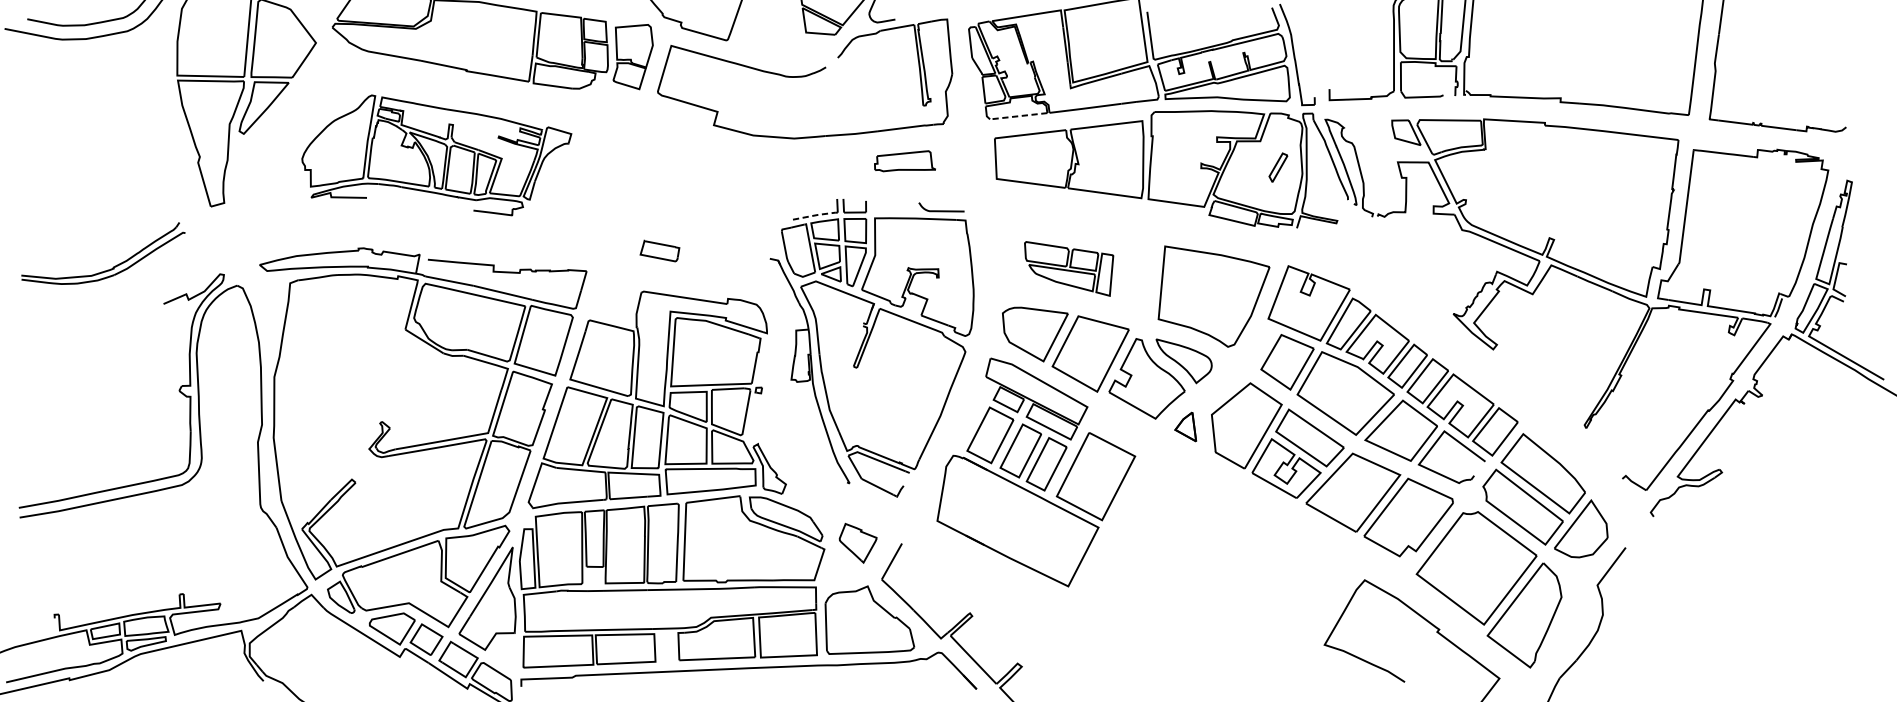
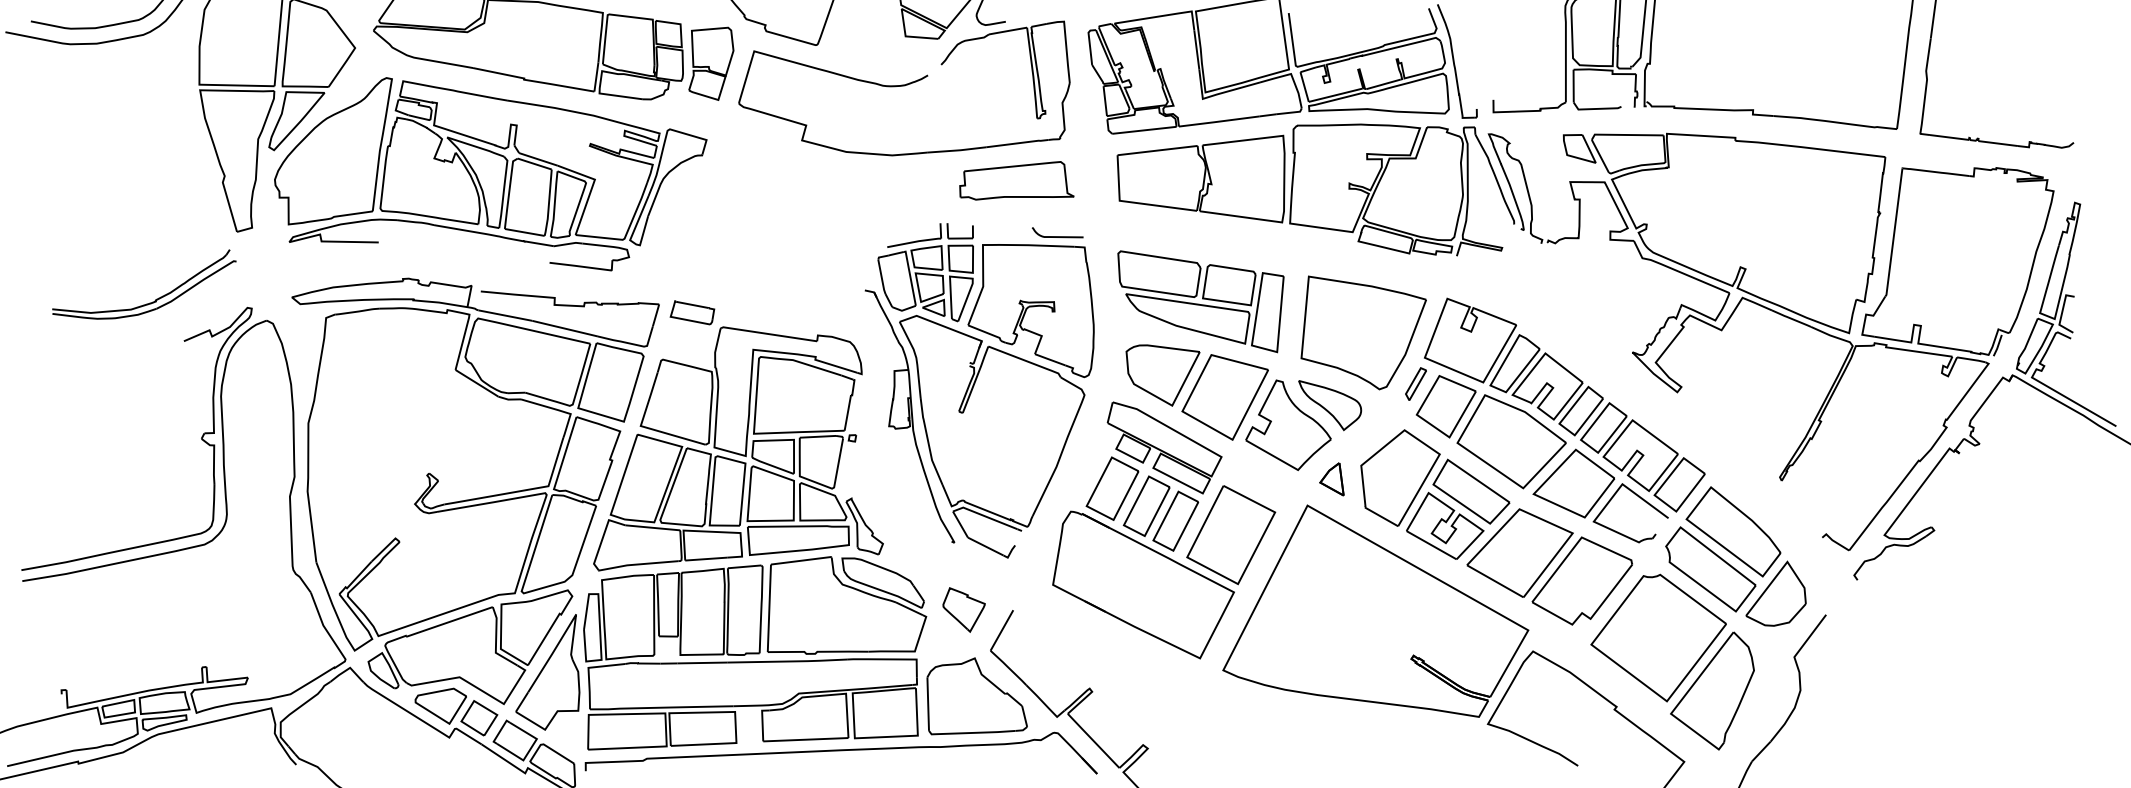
line: (1017, 116) -> (1143, 130), dashed -> solid
part: (436, 155) -> (490, 174), size x1.43
part: (904, 160) -> (1016, 180), size x1.67
part: (1277, 167) -> (1415, 383), moved
line: (814, 215) -> (915, 241), dashed -> solid
part: (660, 250) -> (692, 312), moved
part: (114, 265) -> (156, 298), moved
part: (1068, 268) -> (1200, 301), size x1.67
part: (1224, 543) -> (1375, 610), added

